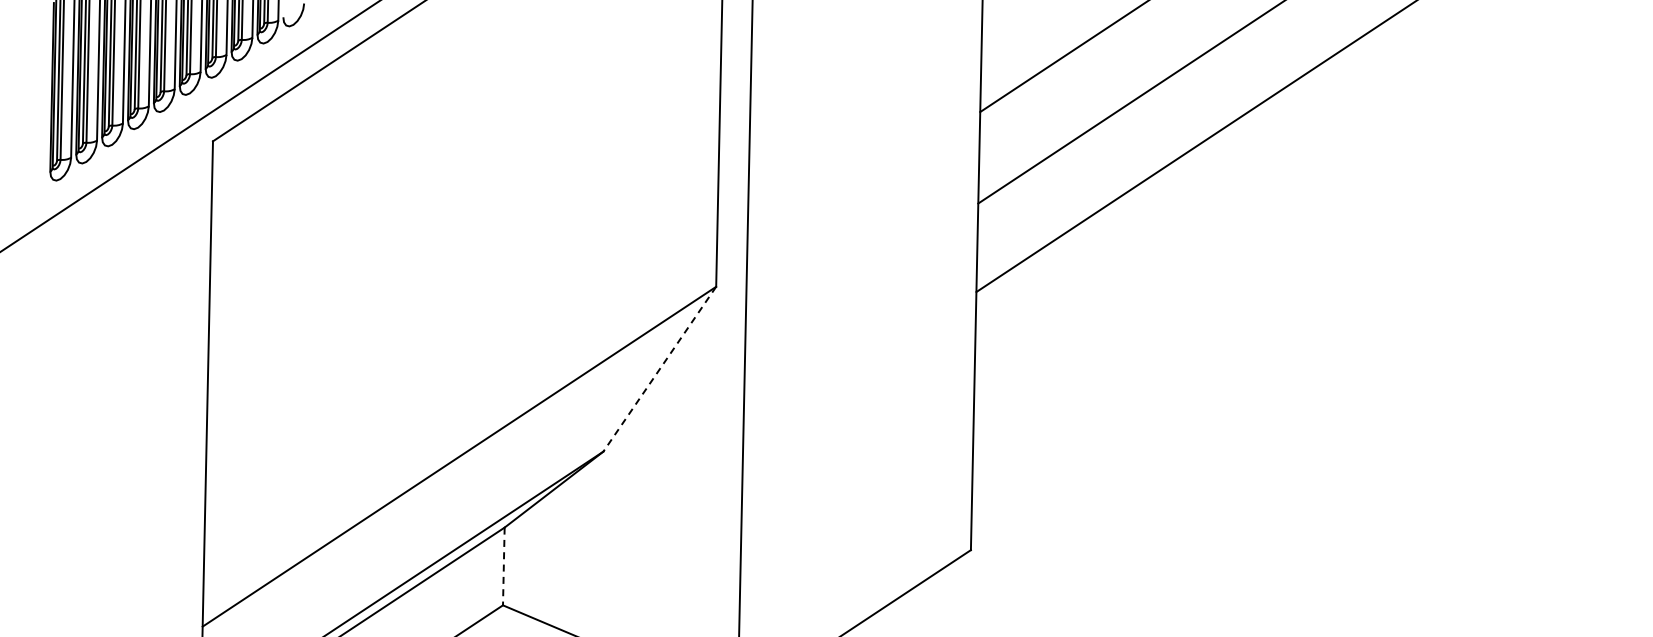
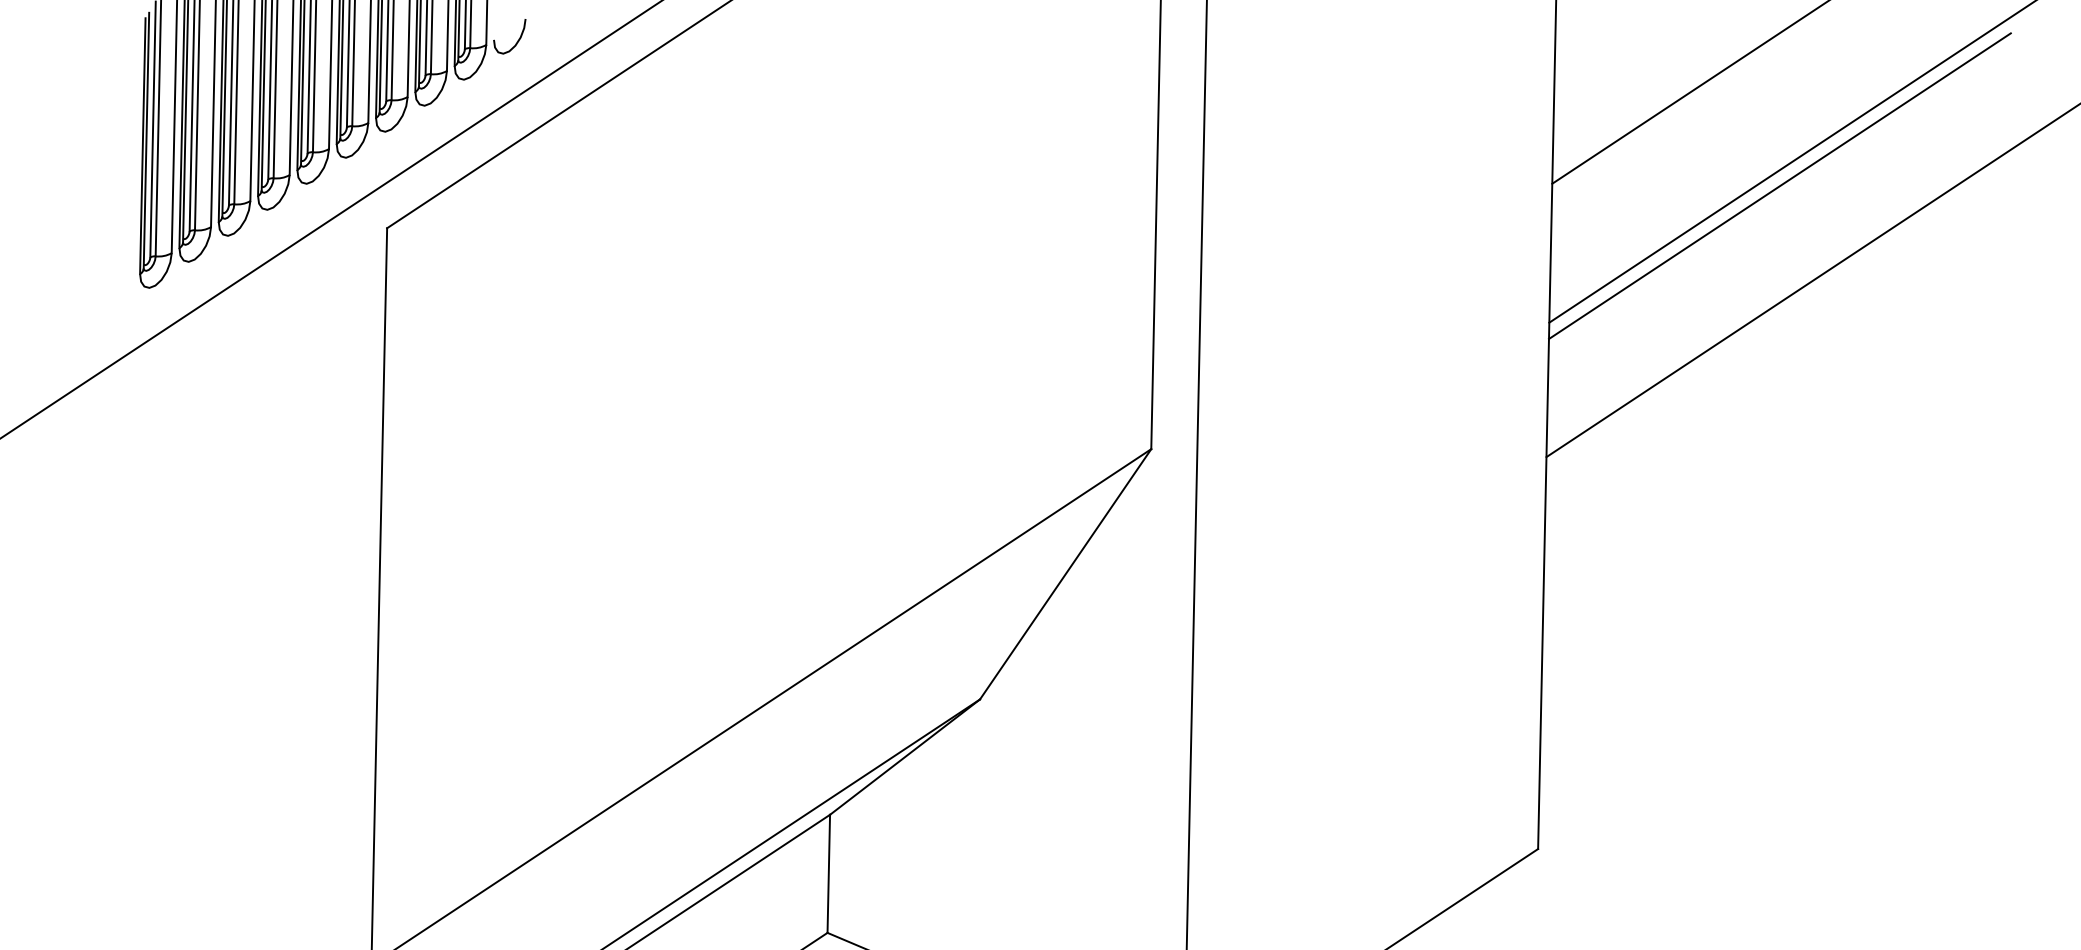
line: (1130, 113) -> (1780, 185), added
line: (659, 369) -> (1065, 574), dashed -> solid
line: (503, 566) -> (828, 873), dashed -> solid

